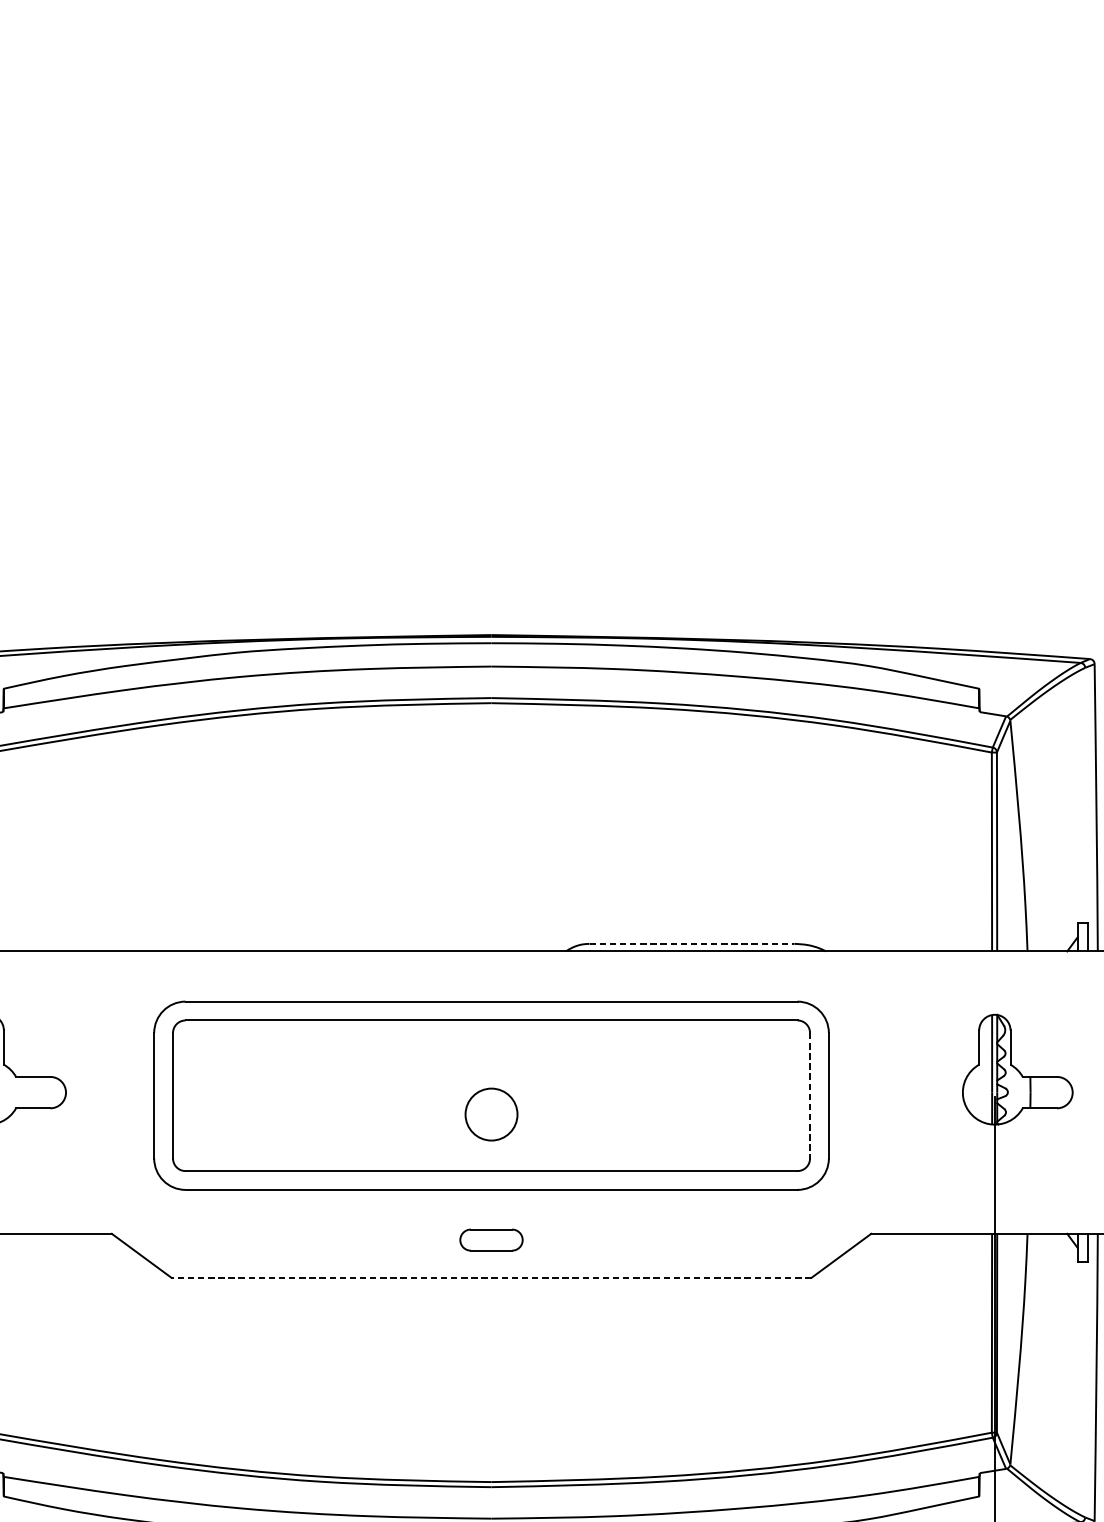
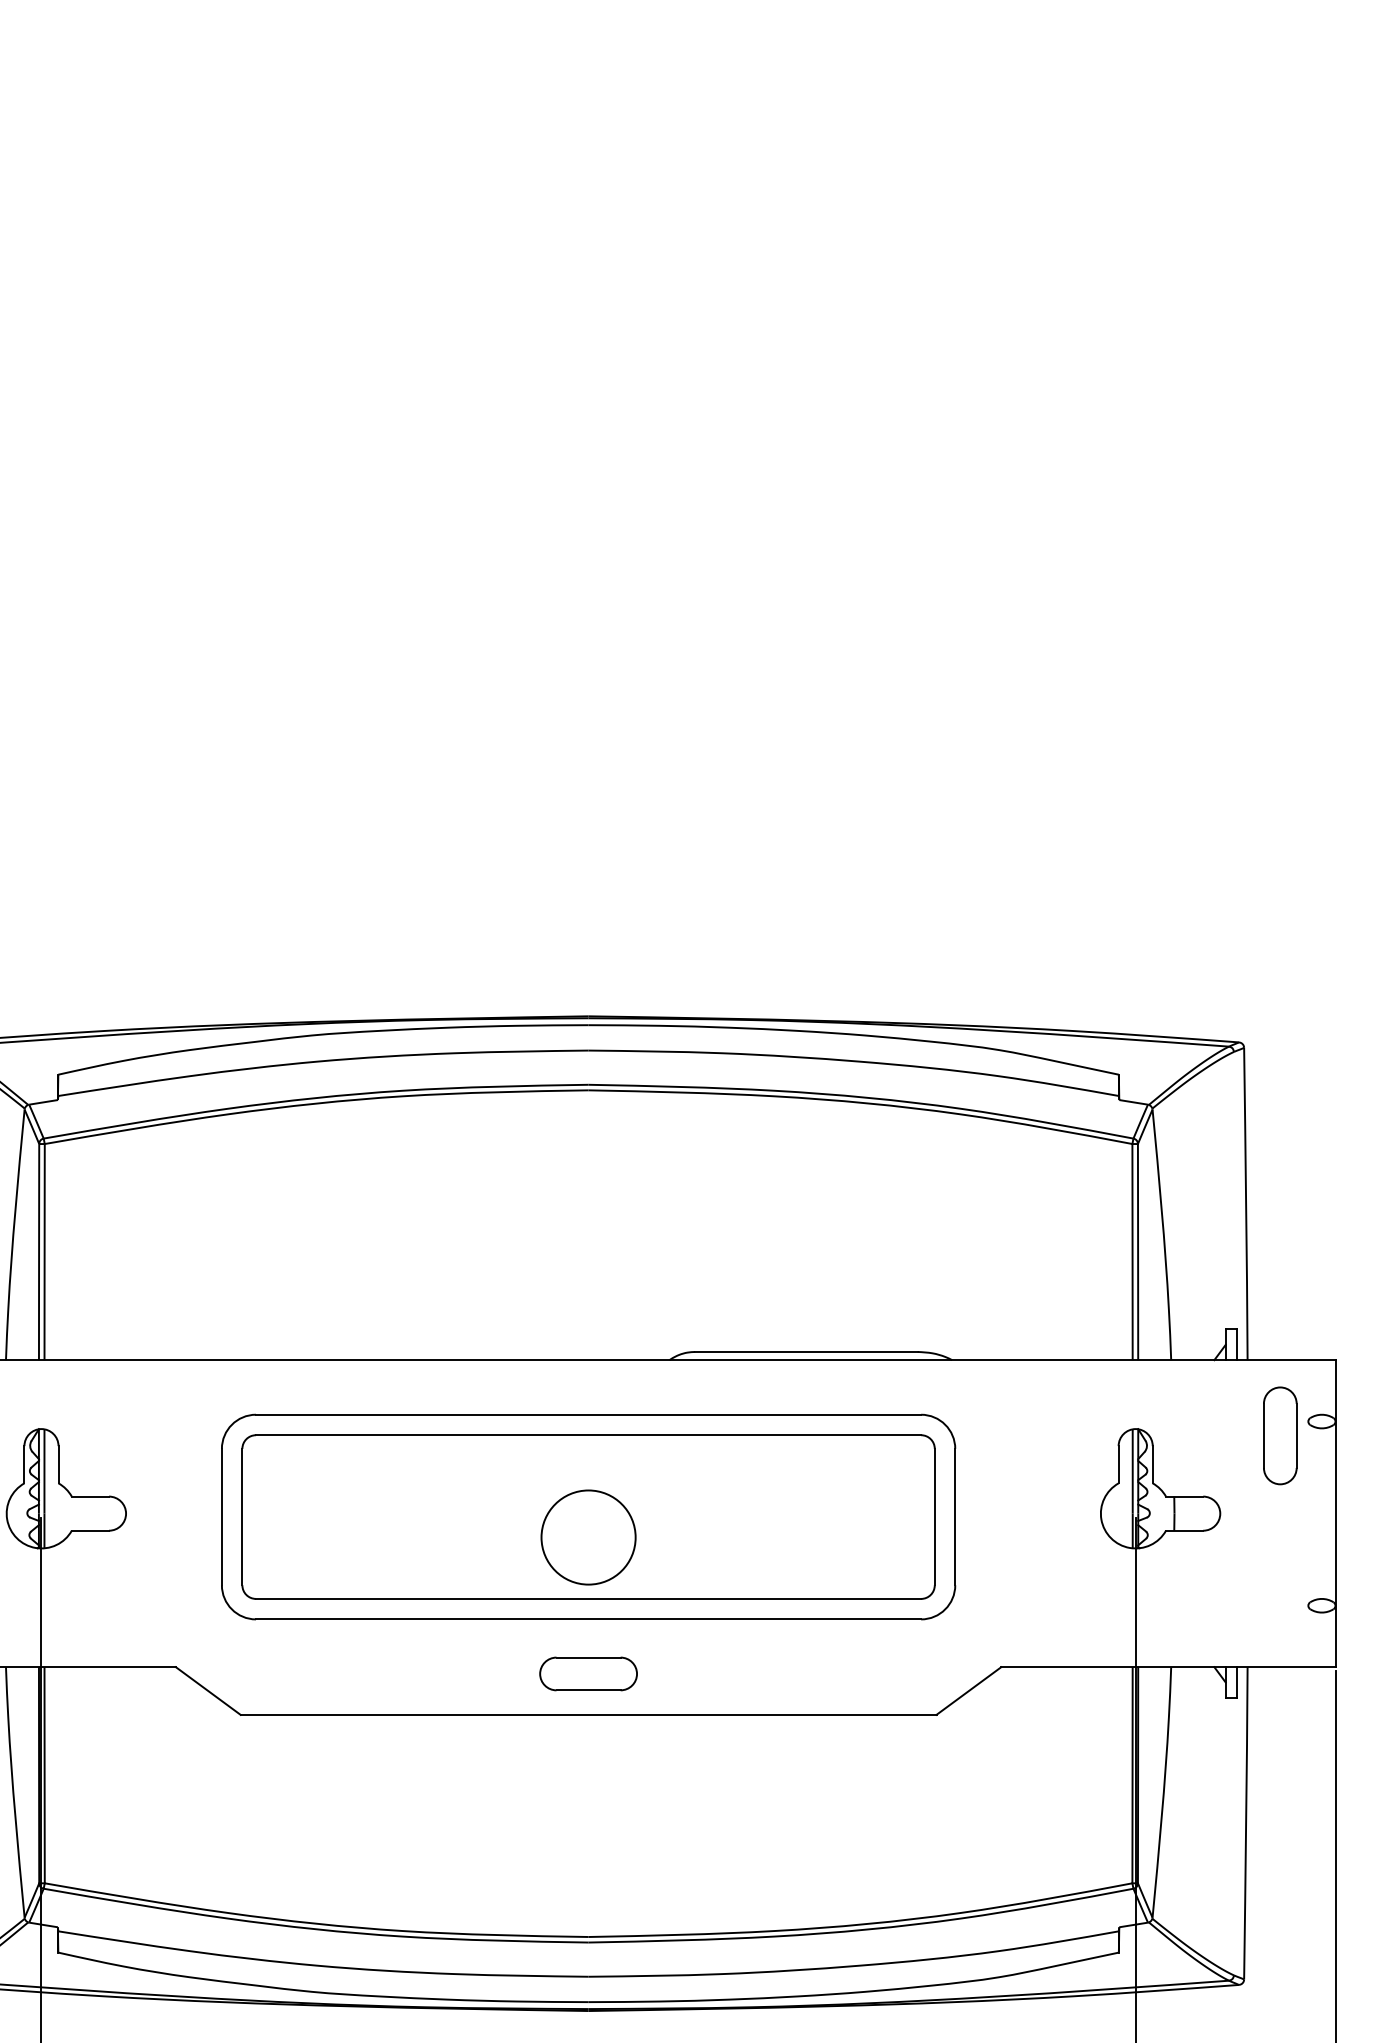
line: (692, 943) -> (806, 1351), dashed -> solid
line: (809, 1096) -> (934, 1517), dashed -> solid
circle: (491, 1114) -> (588, 1537), size x1.67
part: (491, 1239) -> (588, 1673), size x1.43
line: (491, 1277) -> (588, 1714), dashed -> solid

